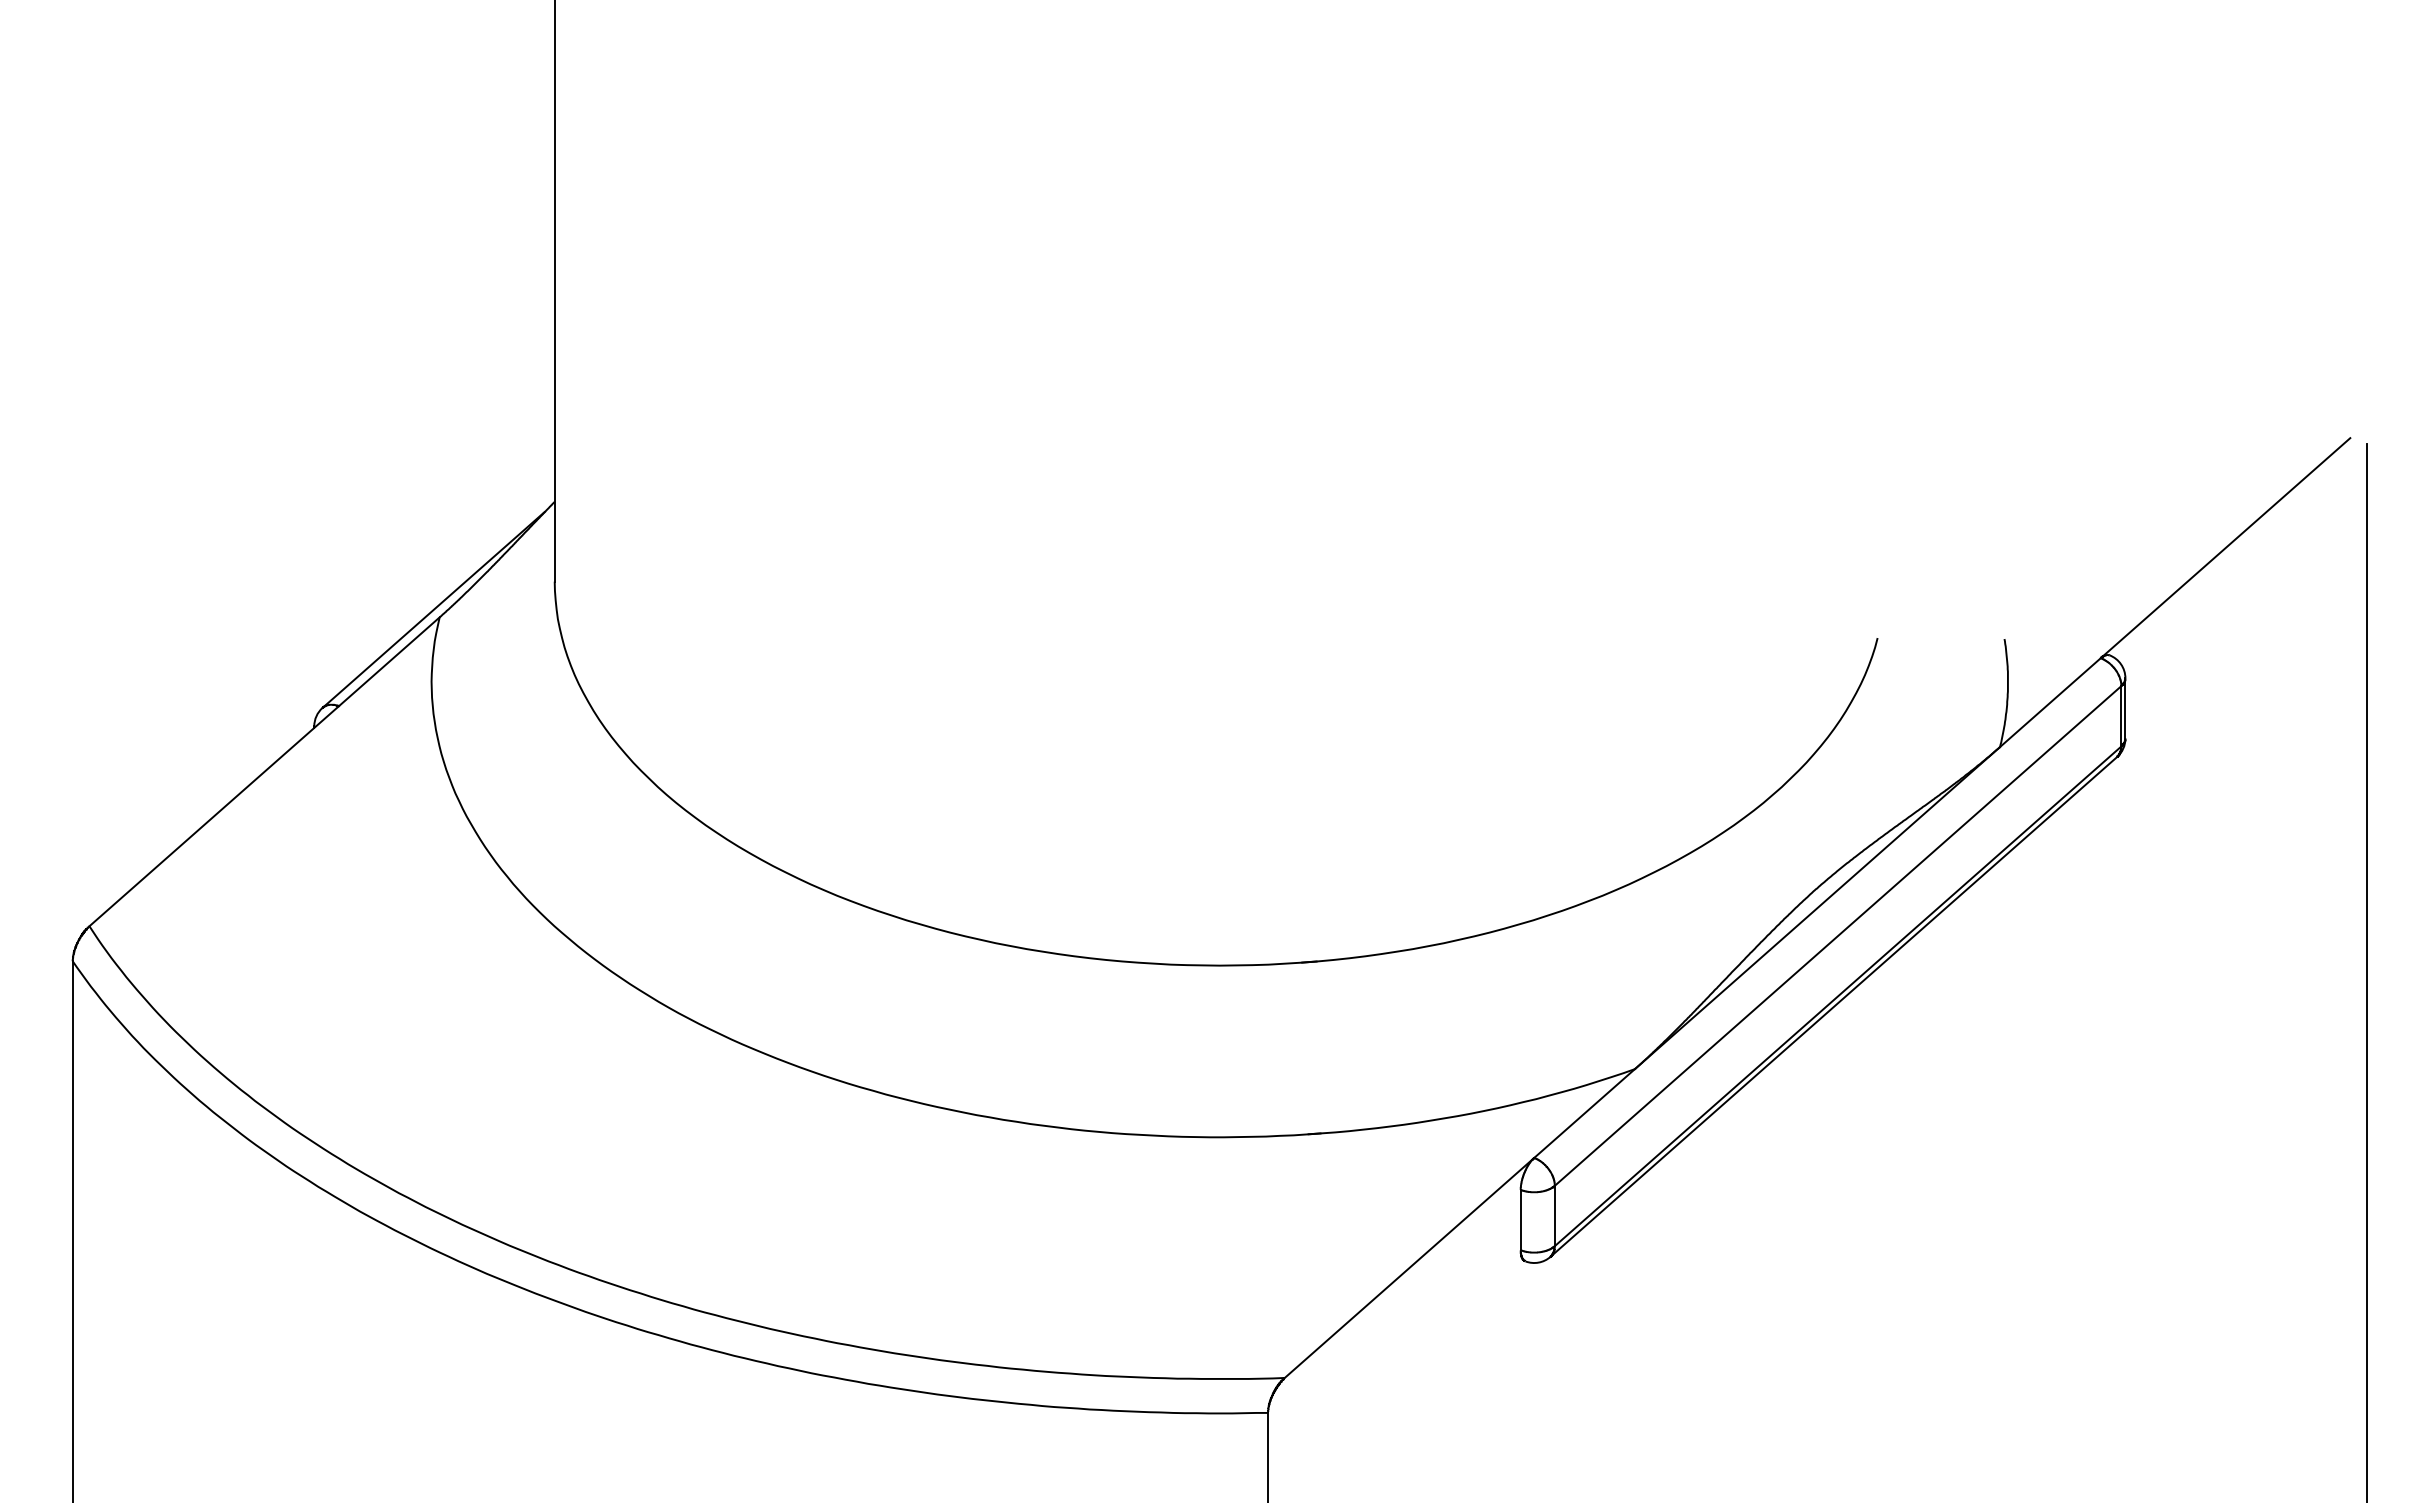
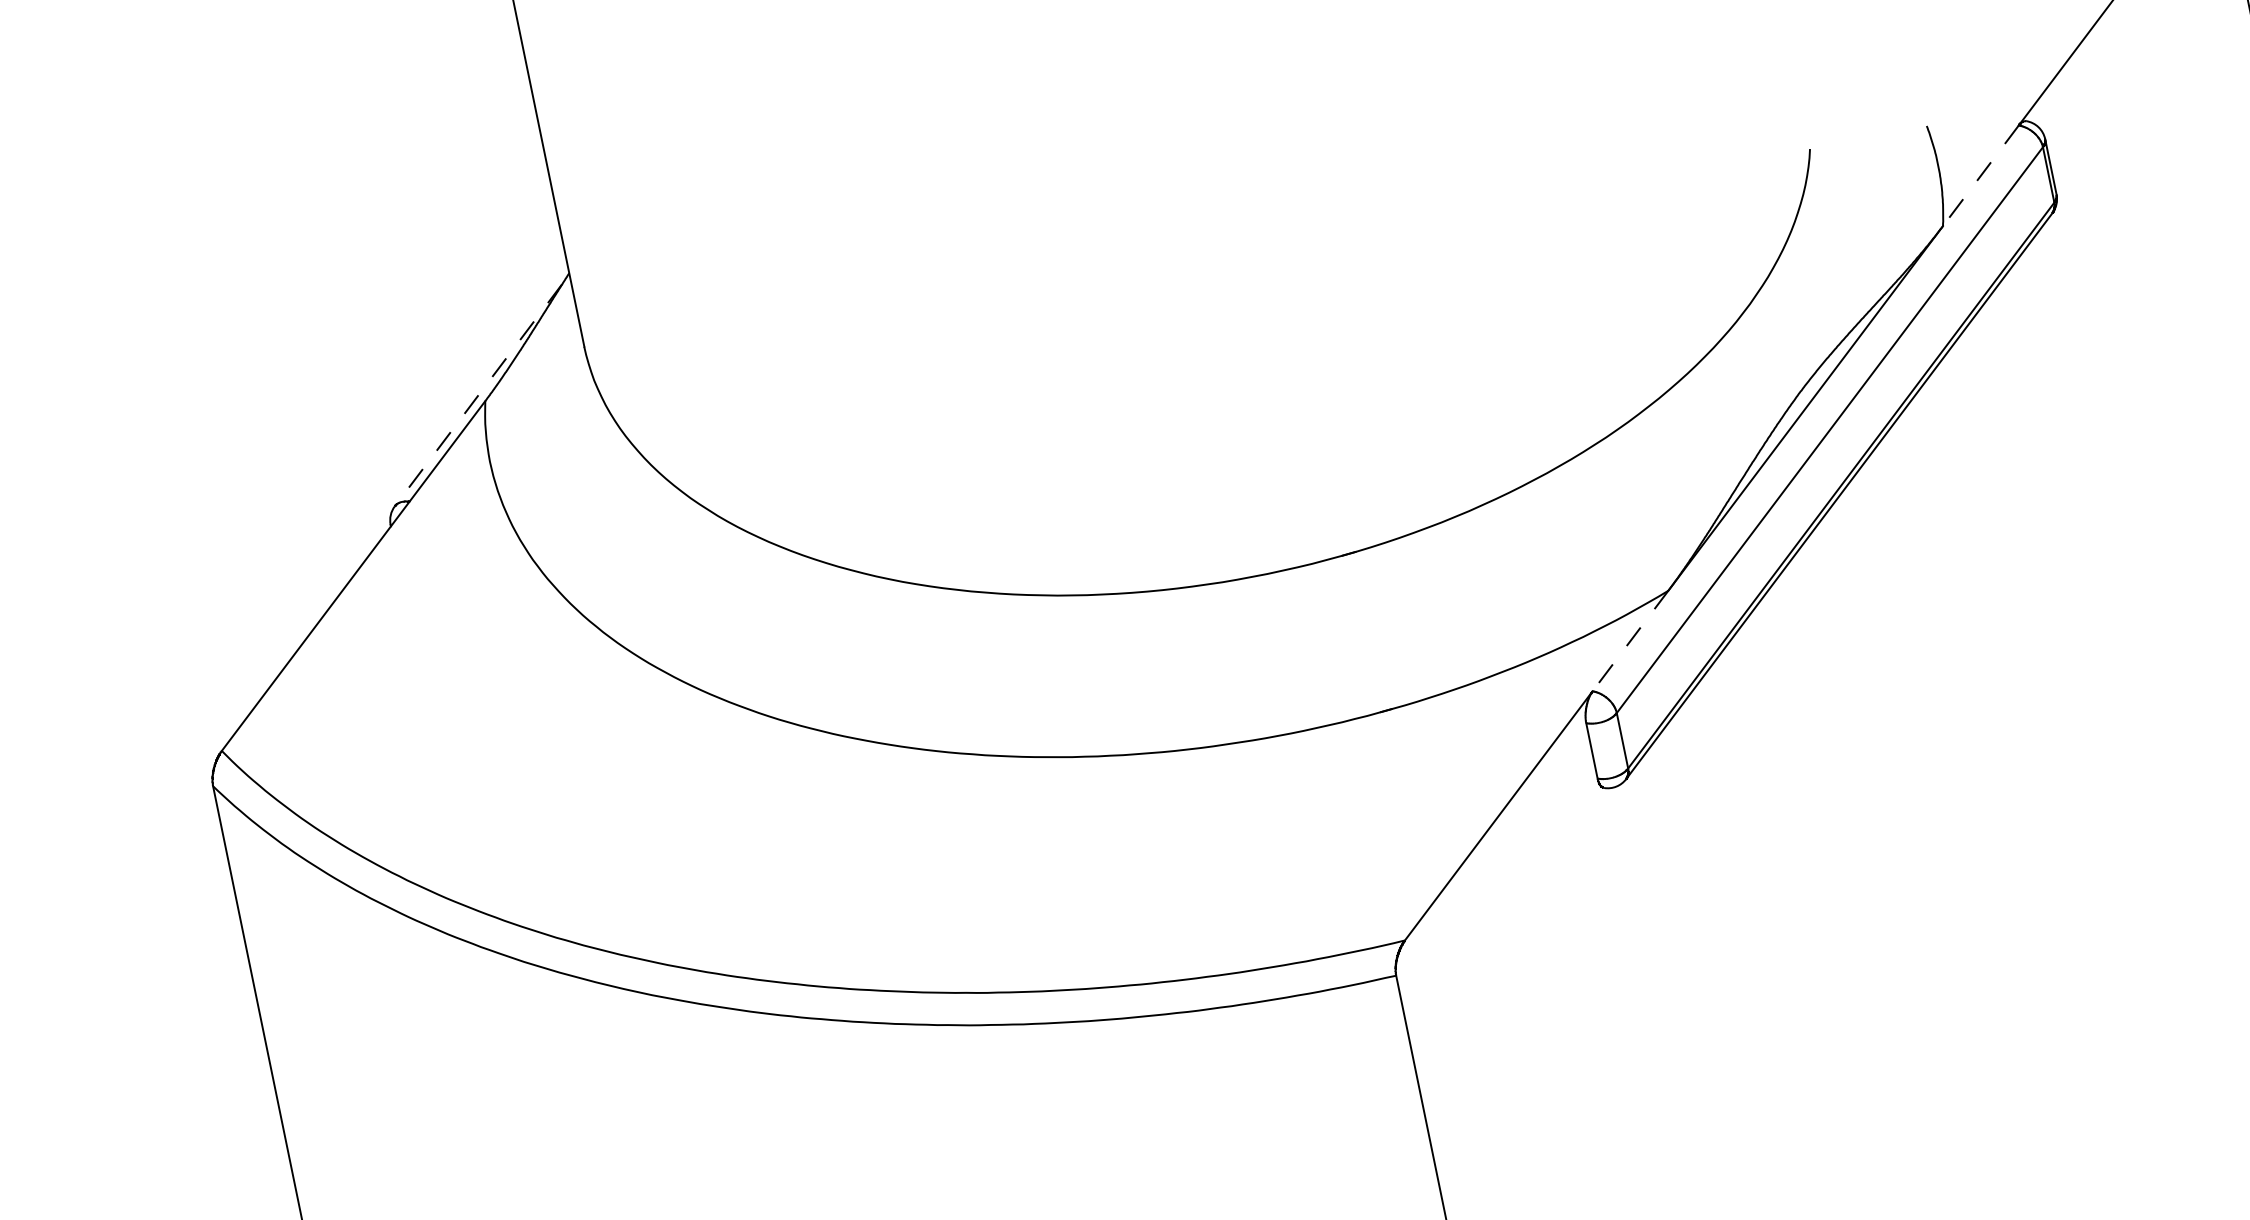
line: (433, 610) -> (478, 396), solid -> dashed
line: (2050, 702) -> (1980, 175), solid -> dashed
line: (1584, 1113) -> (1630, 641), solid -> dashed

